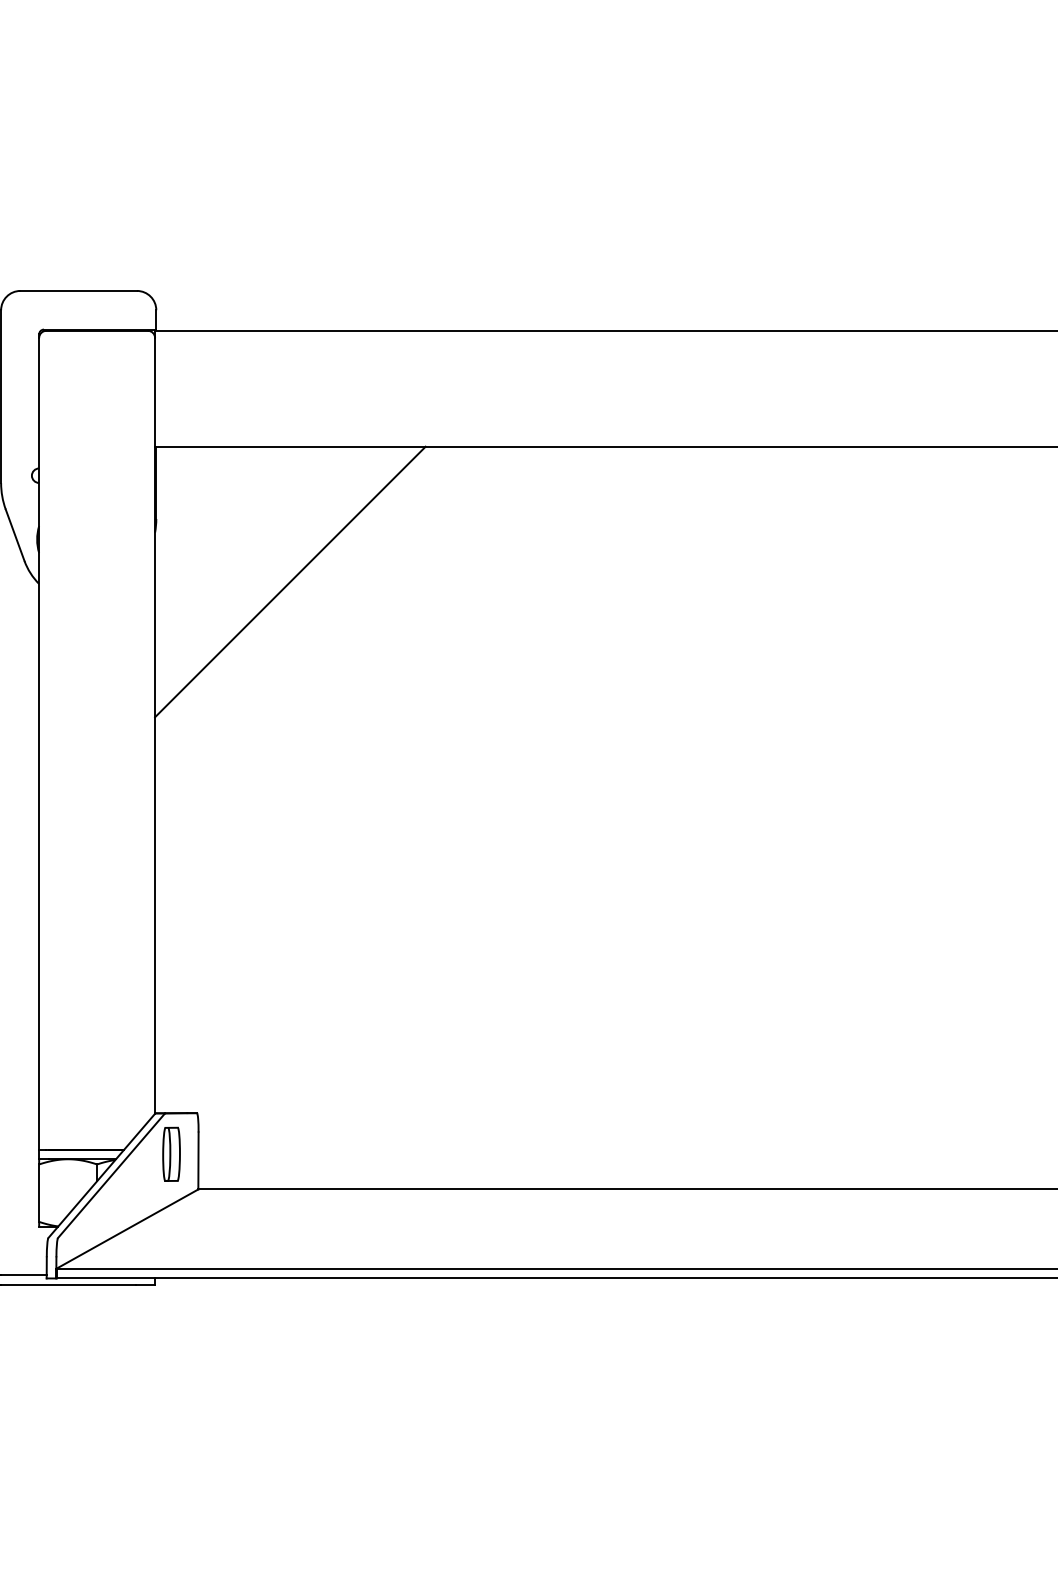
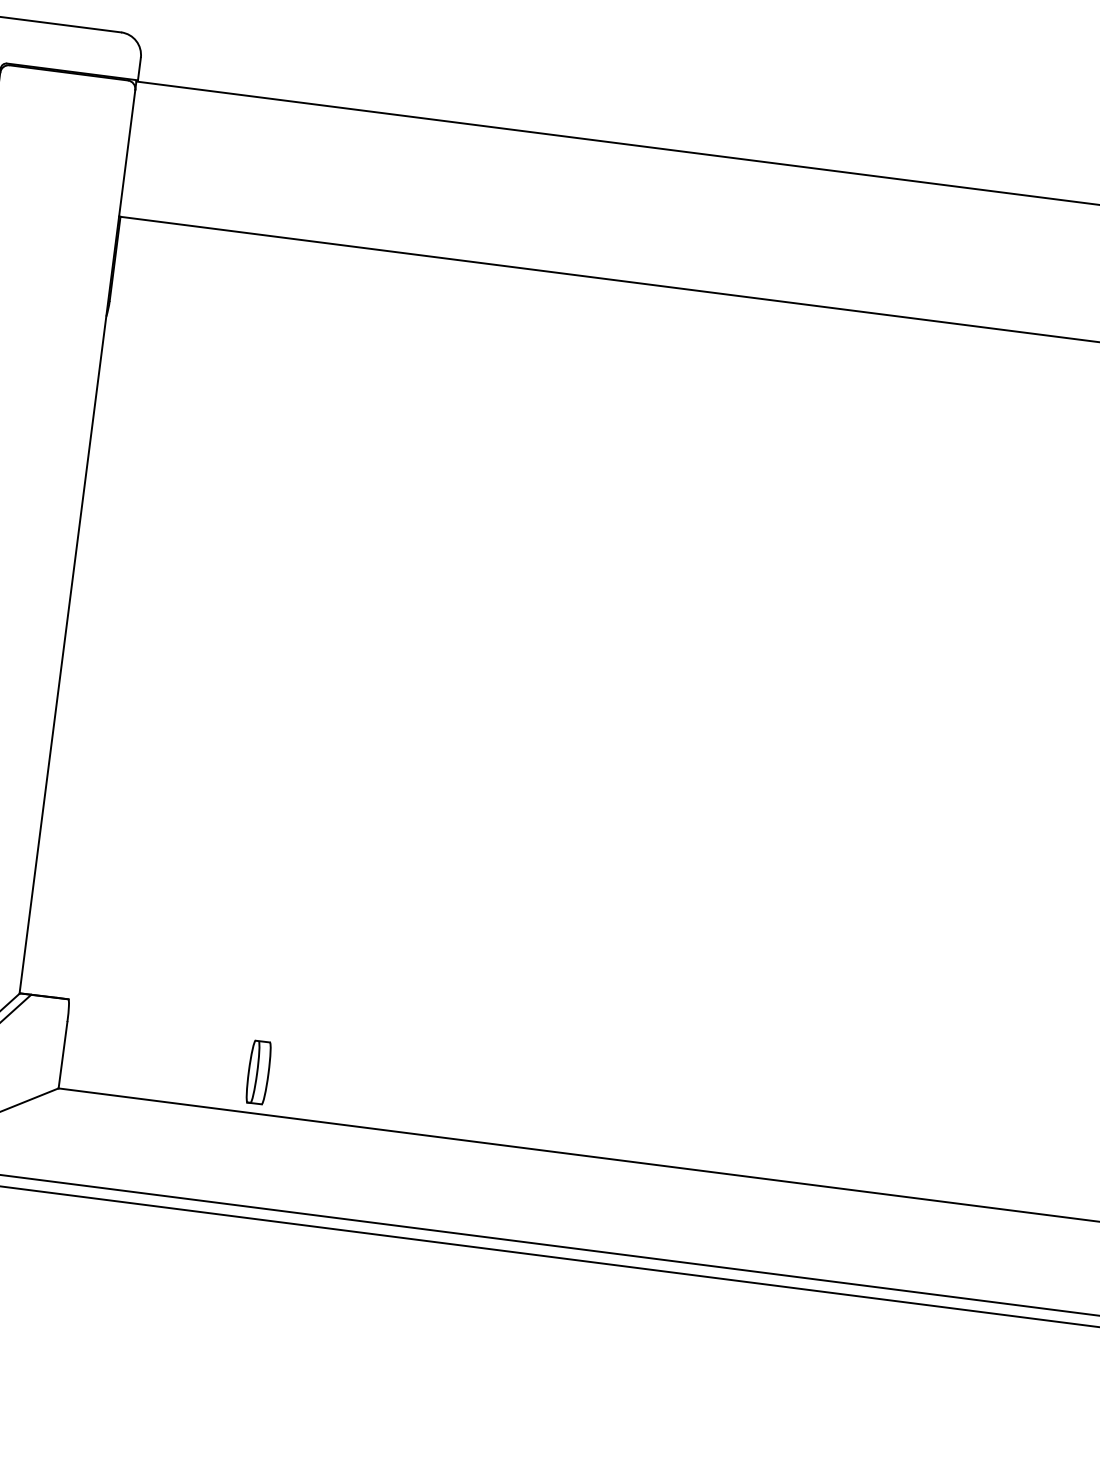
line: (290, 581) -> (256, 393), removed
part: (171, 1153) -> (258, 1071), moved

